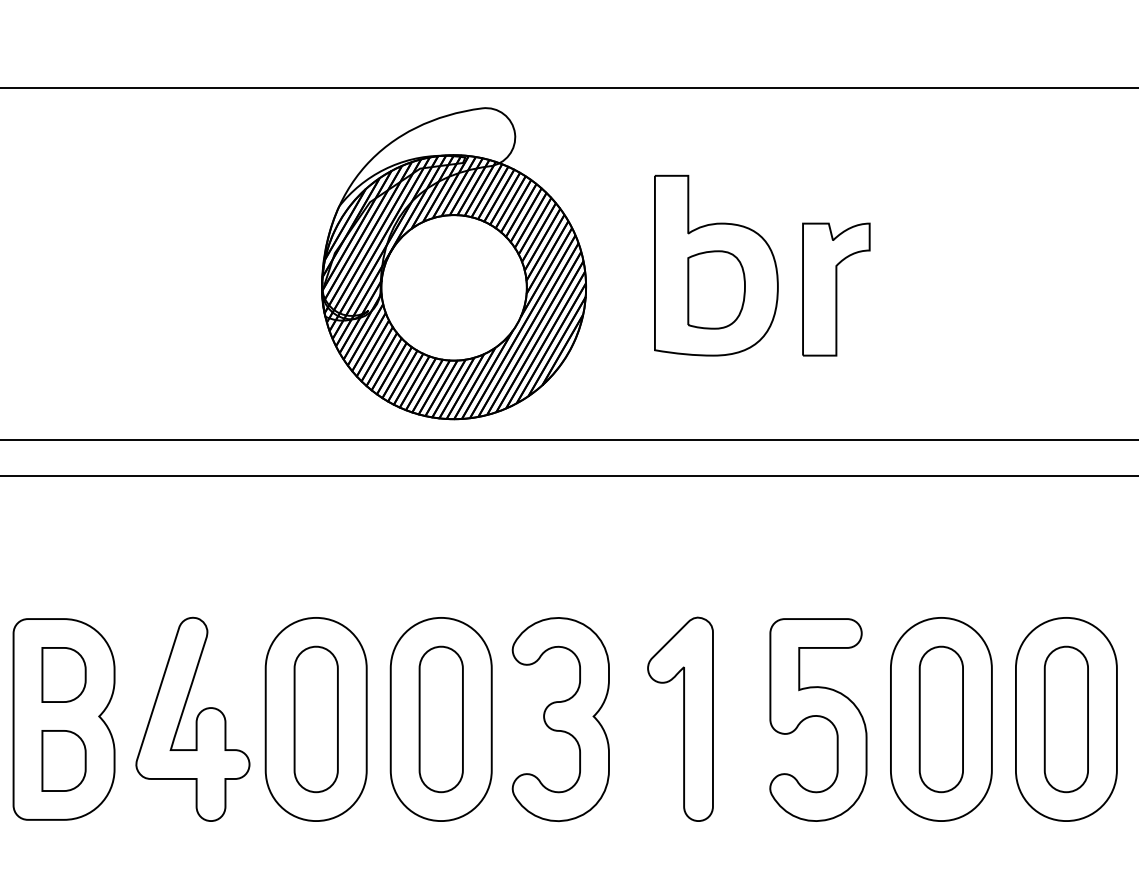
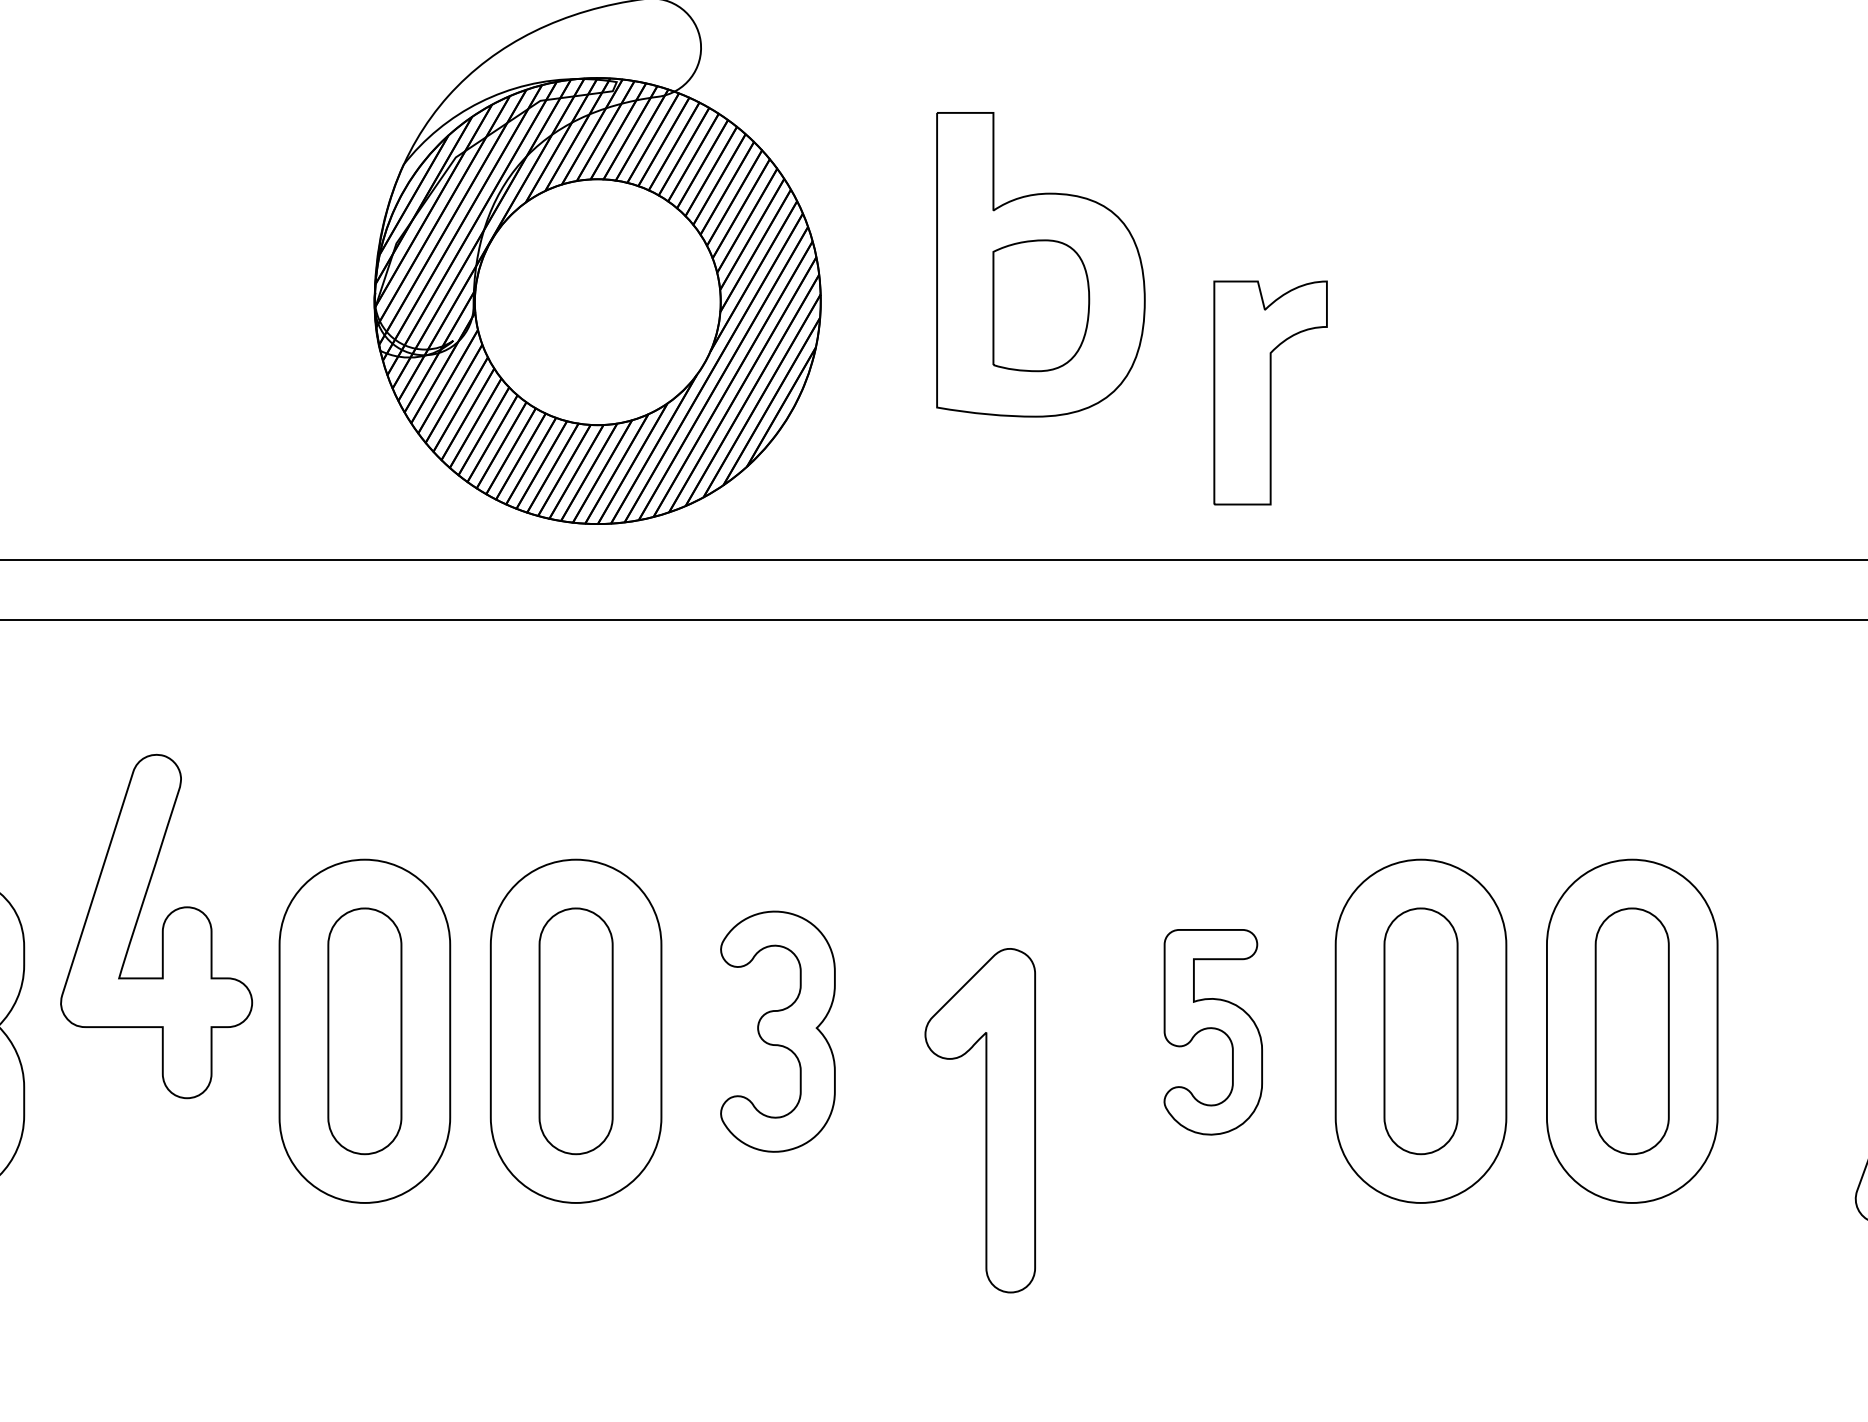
part: (836, 289) -> (1270, 392), moved
part: (192, 718) -> (155, 924), moved
part: (680, 718) -> (980, 1119), moved
part: (560, 719) -> (777, 1031), size x0.7
part: (818, 719) -> (1213, 1031), size x0.6

